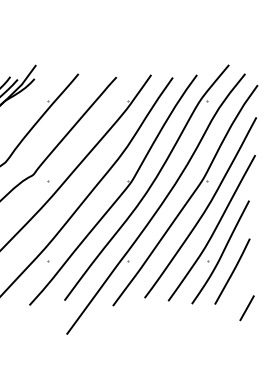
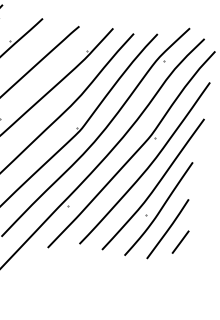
line: (246, 308) -> (180, 242), moved

